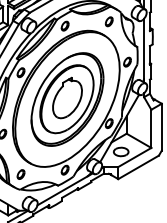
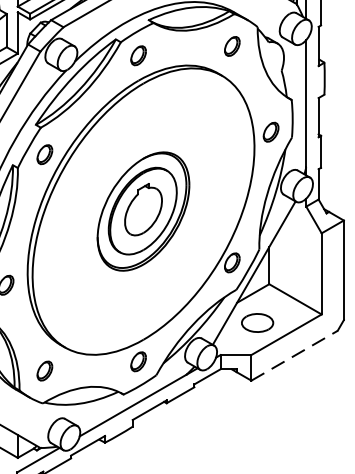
part: (67, 99) -> (143, 211), size x0.6
line: (139, 167) -> (296, 355), solid -> dashed

